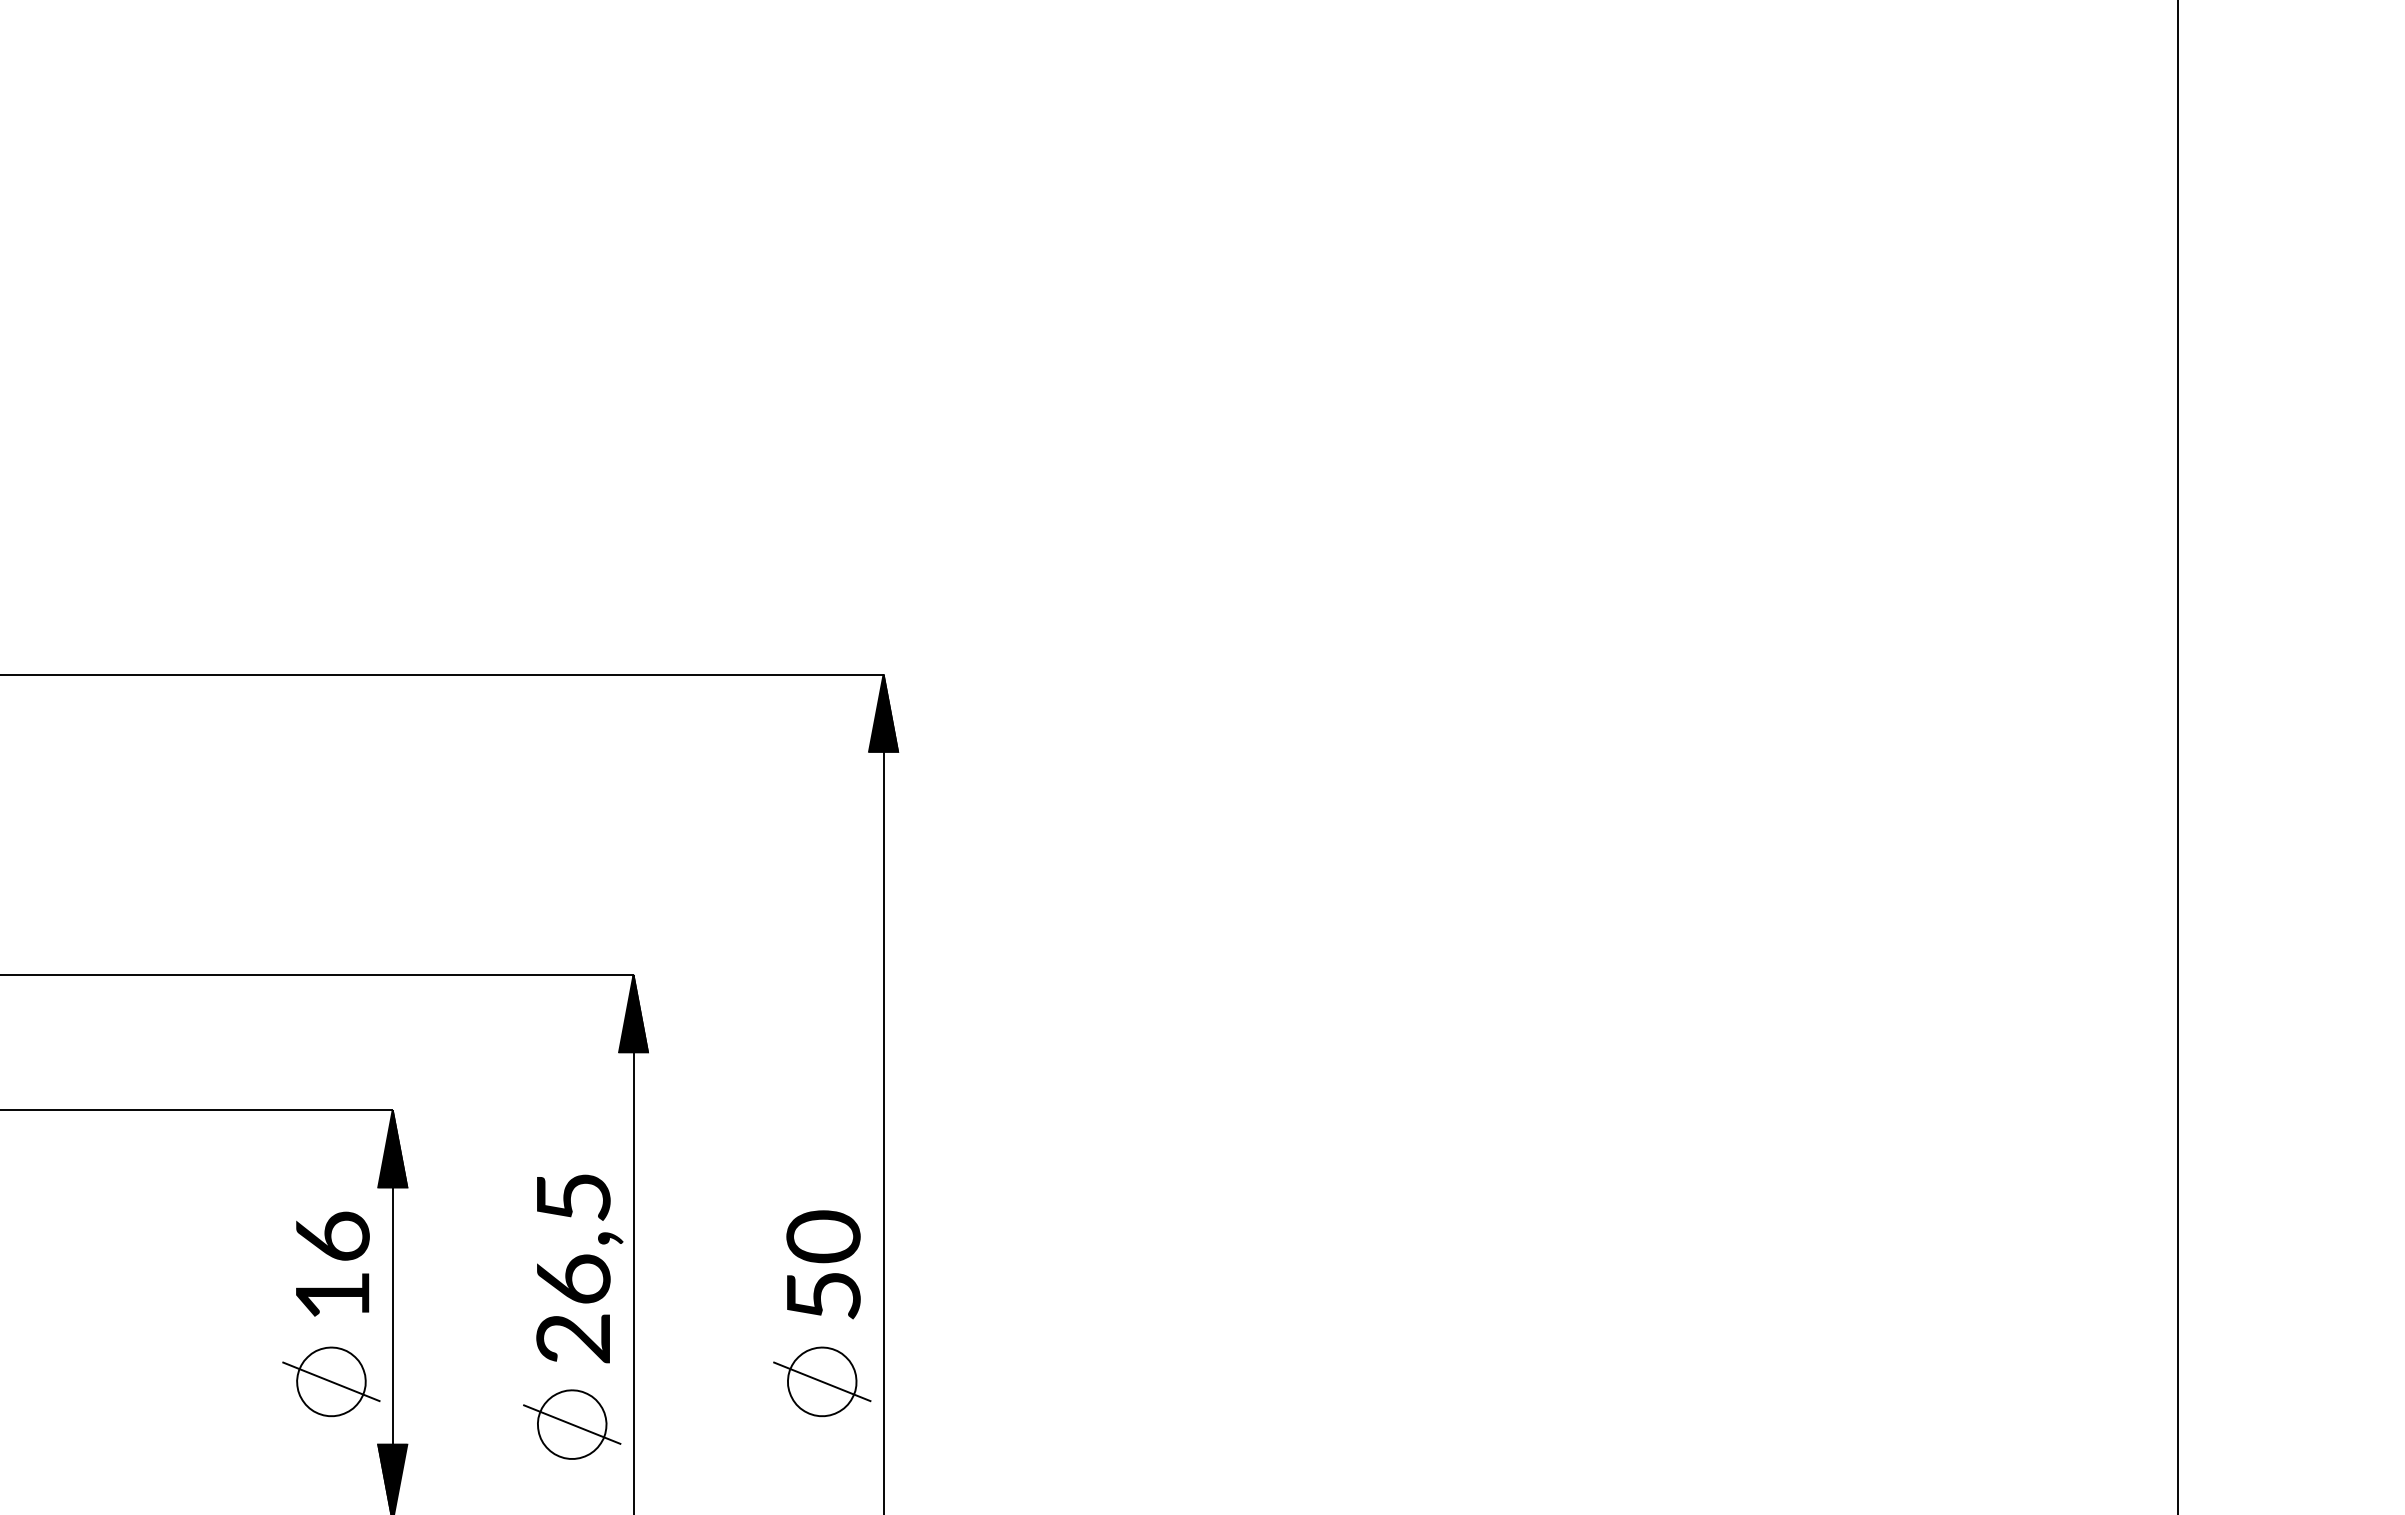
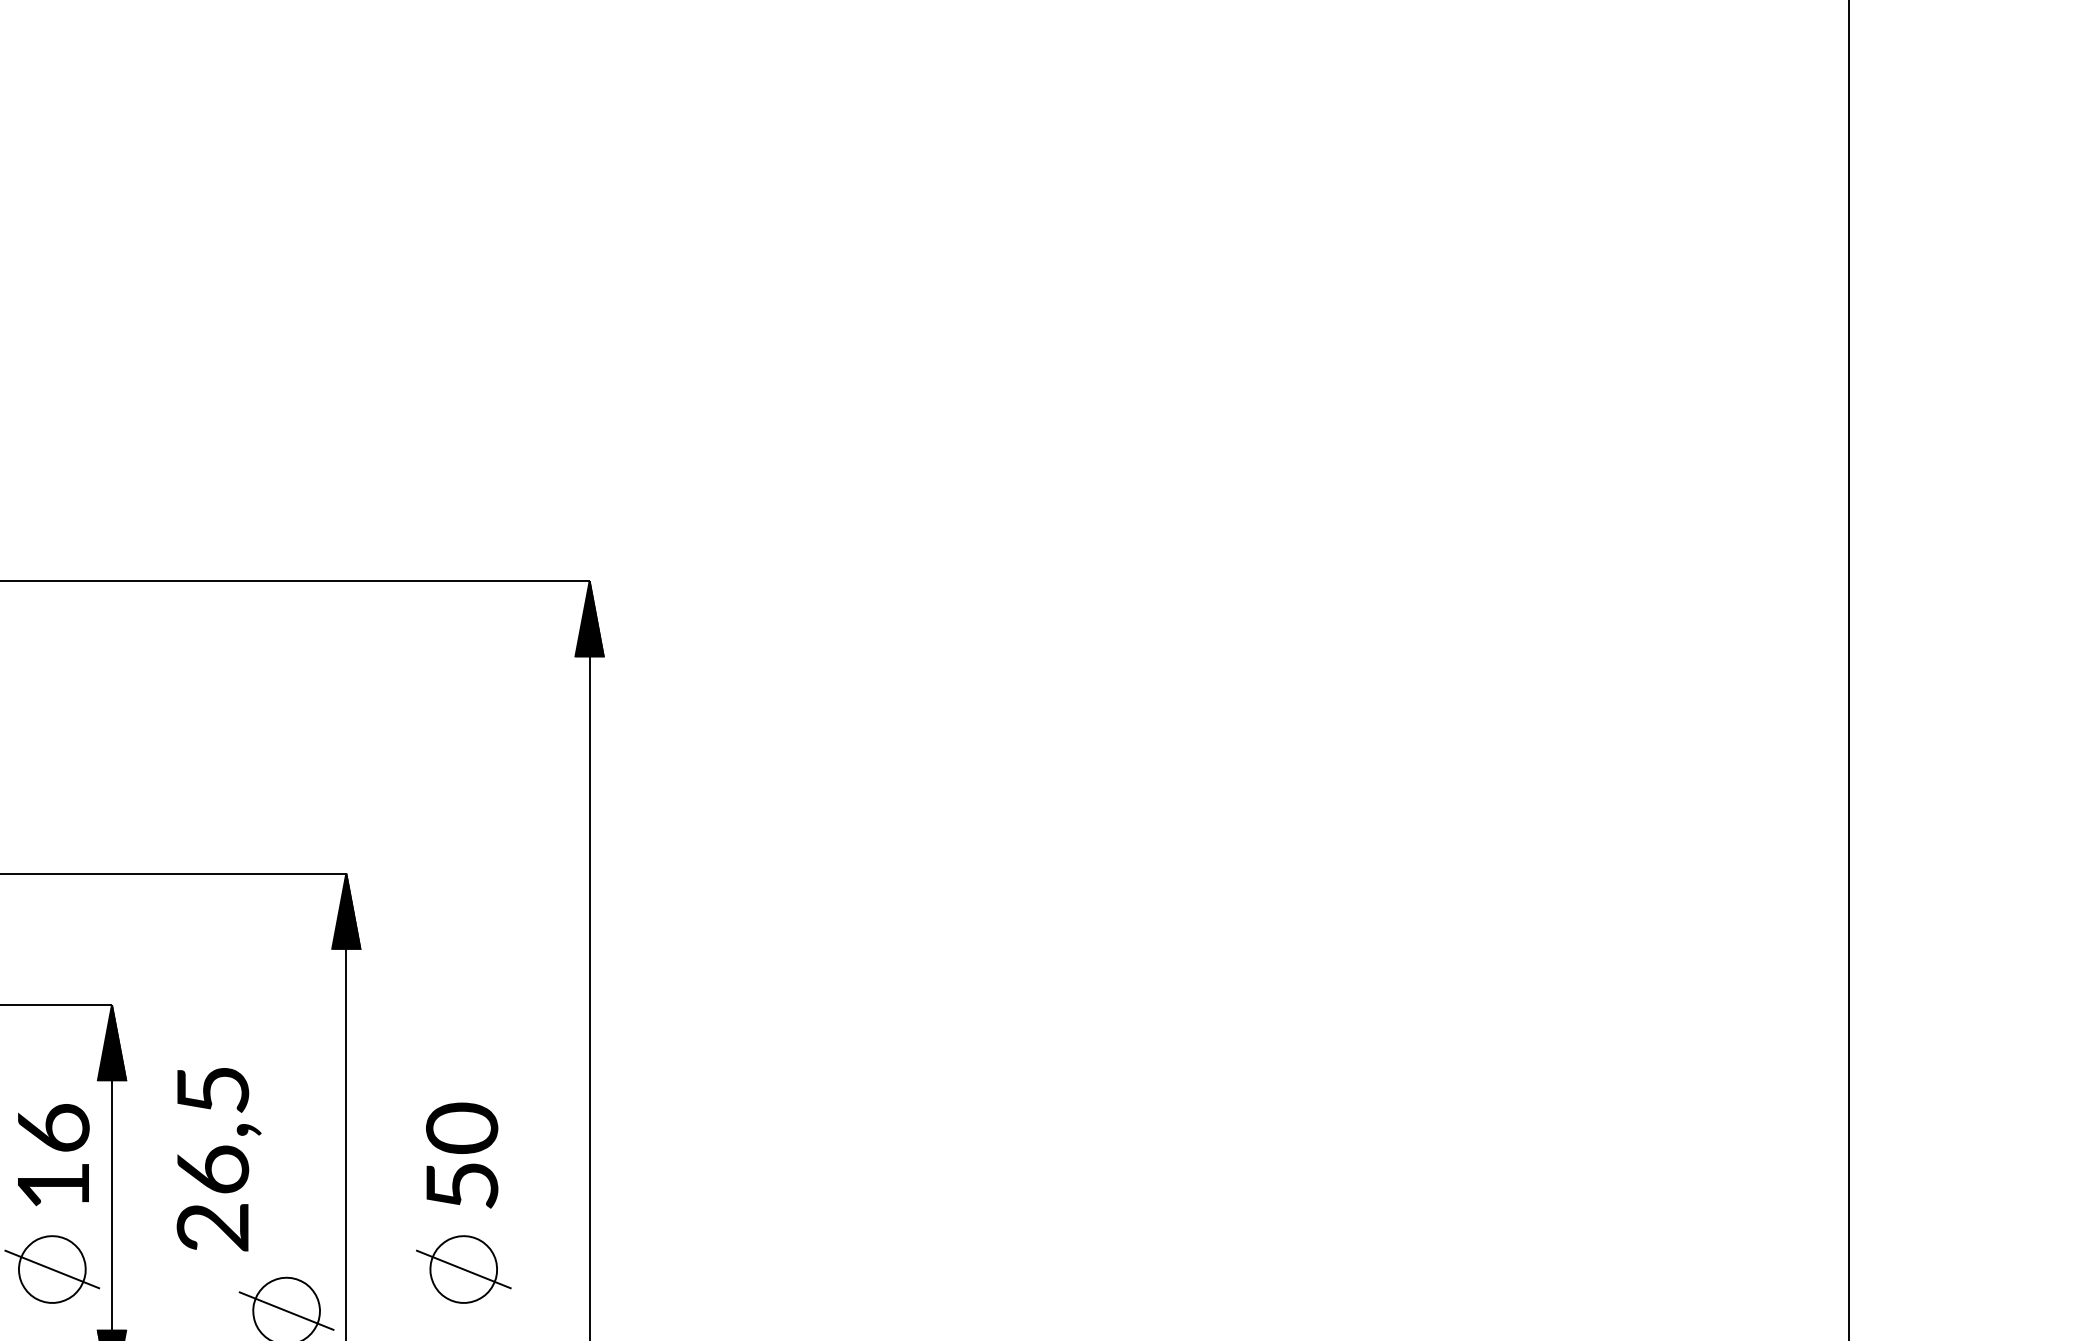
text: (823, 1264) -> (462, 1155), moved
text: (579, 1268) -> (218, 1159), moved
part: (822, 1381) -> (464, 1269), moved

